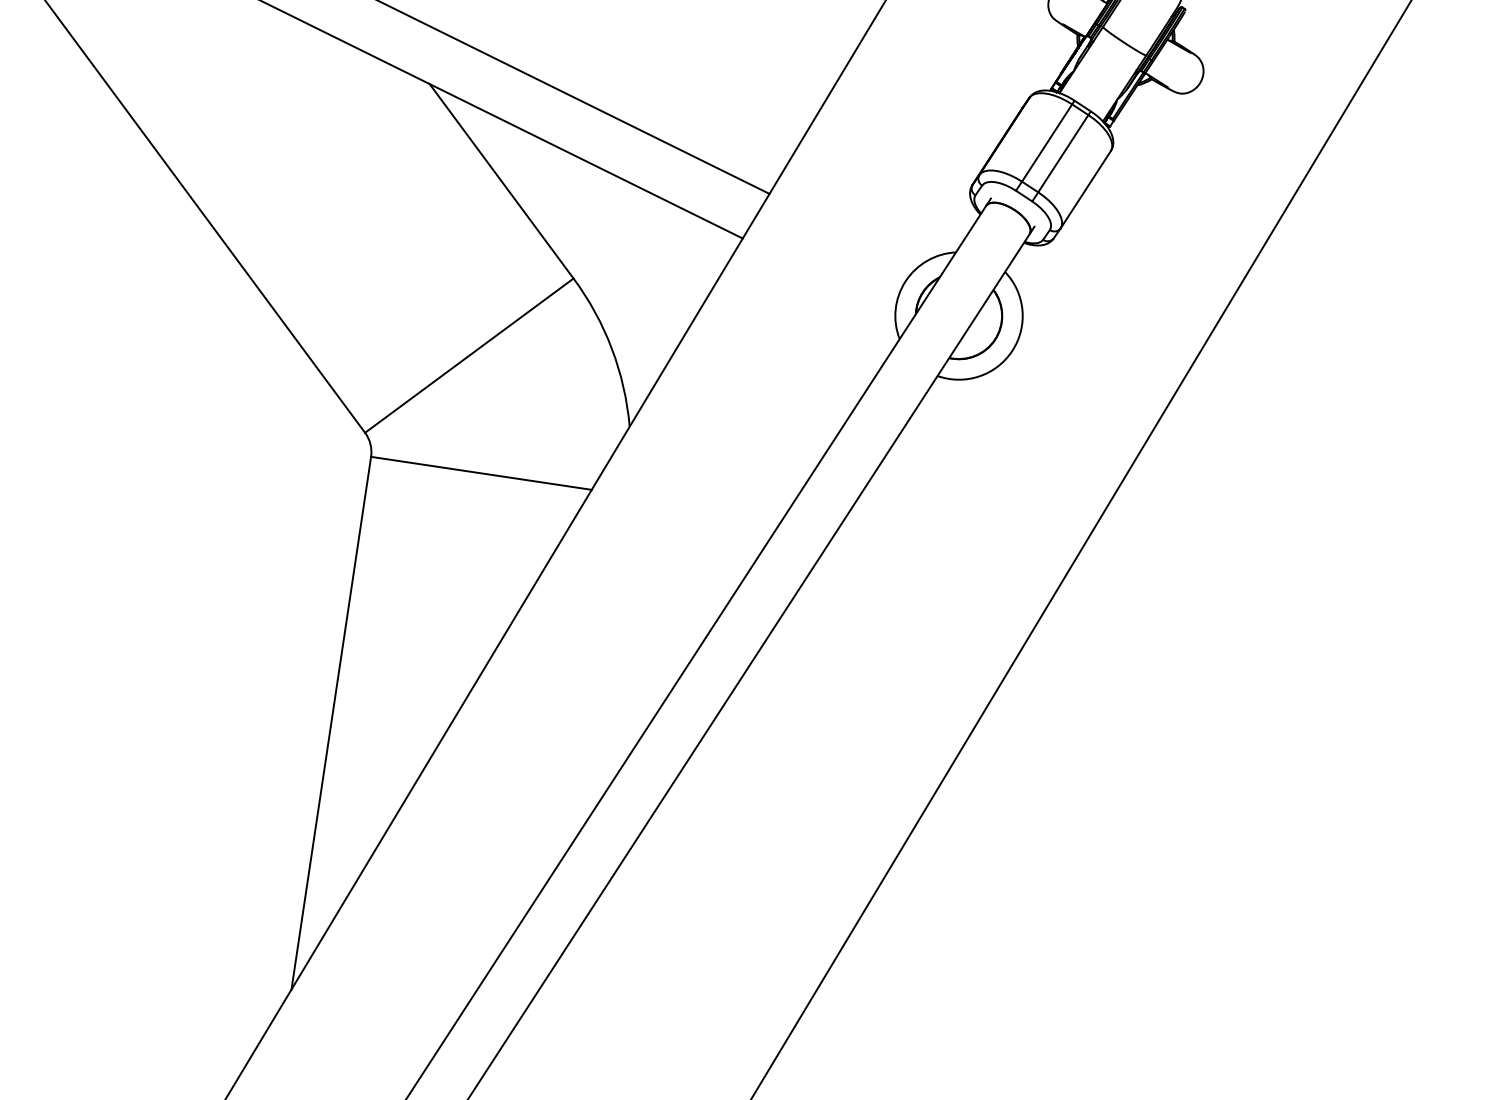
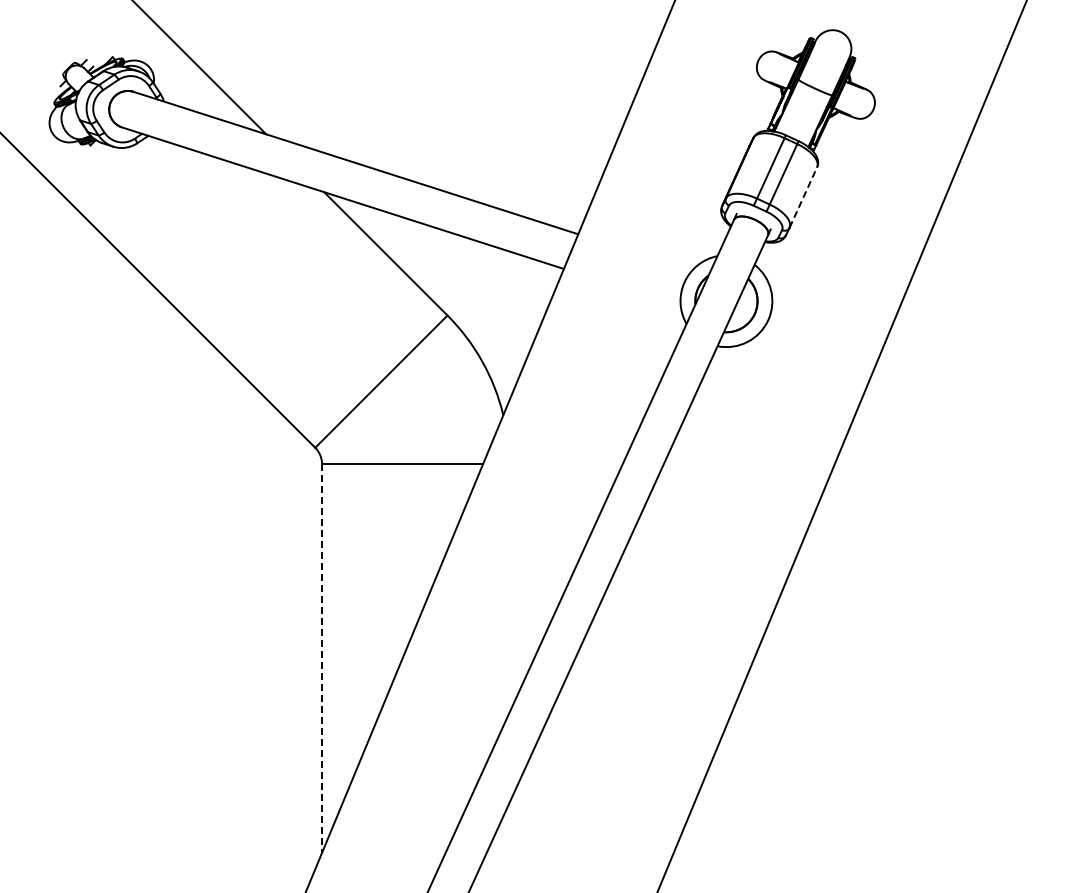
line: (1085, 189) -> (803, 197), solid -> dashed
line: (331, 724) -> (322, 659), solid -> dashed

